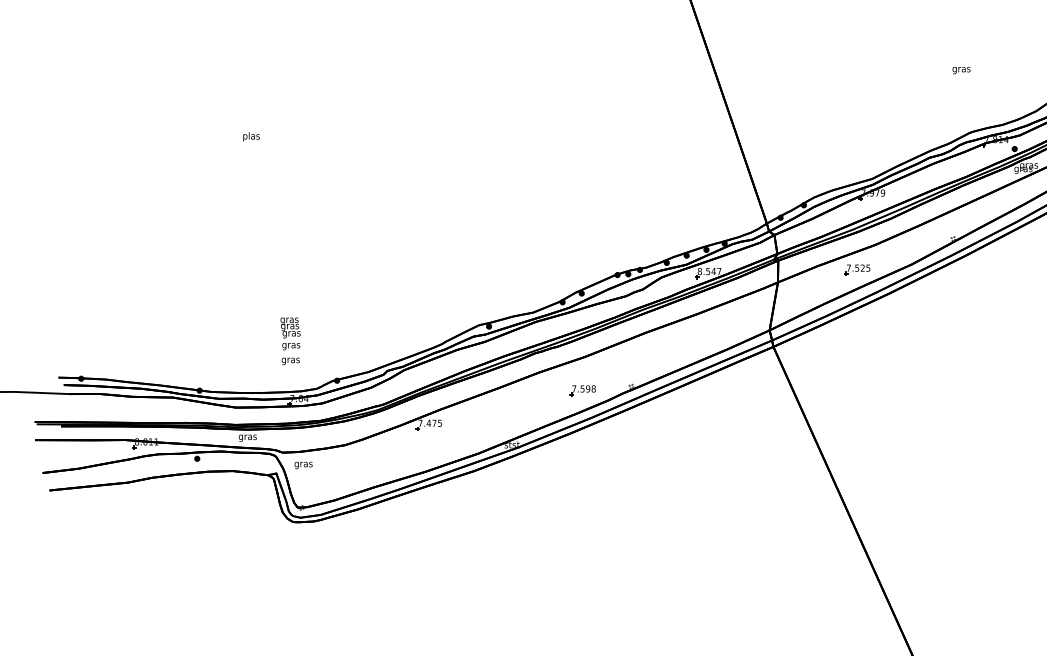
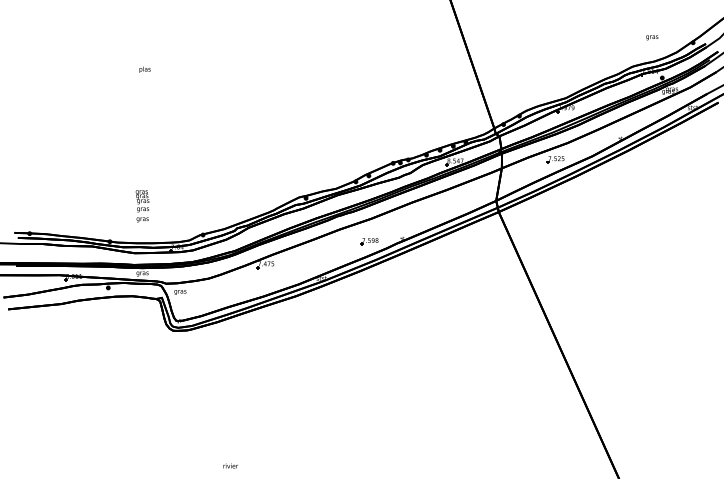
text: (961, 70) -> (652, 37), moved
text: (290, 341) -> (142, 206), moved

